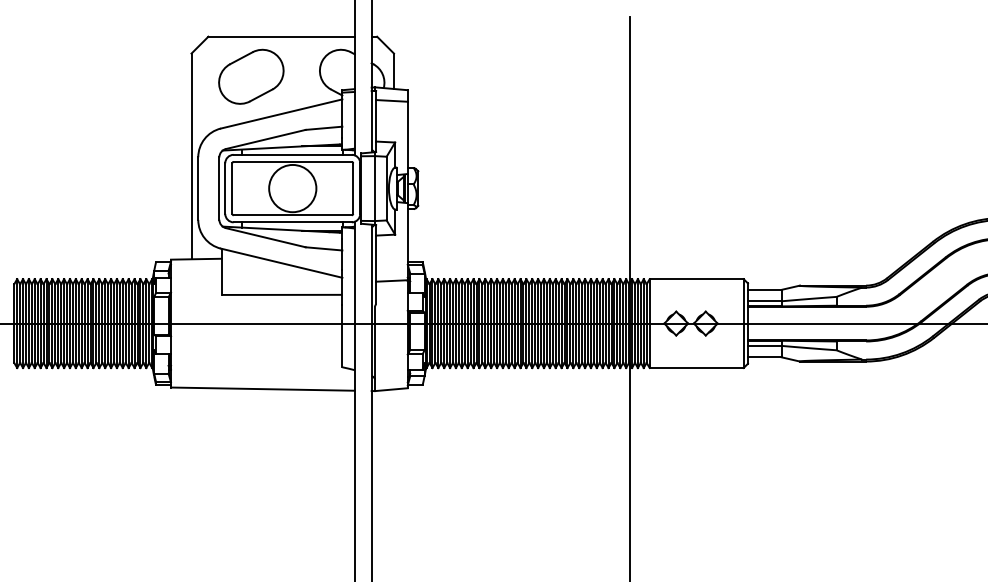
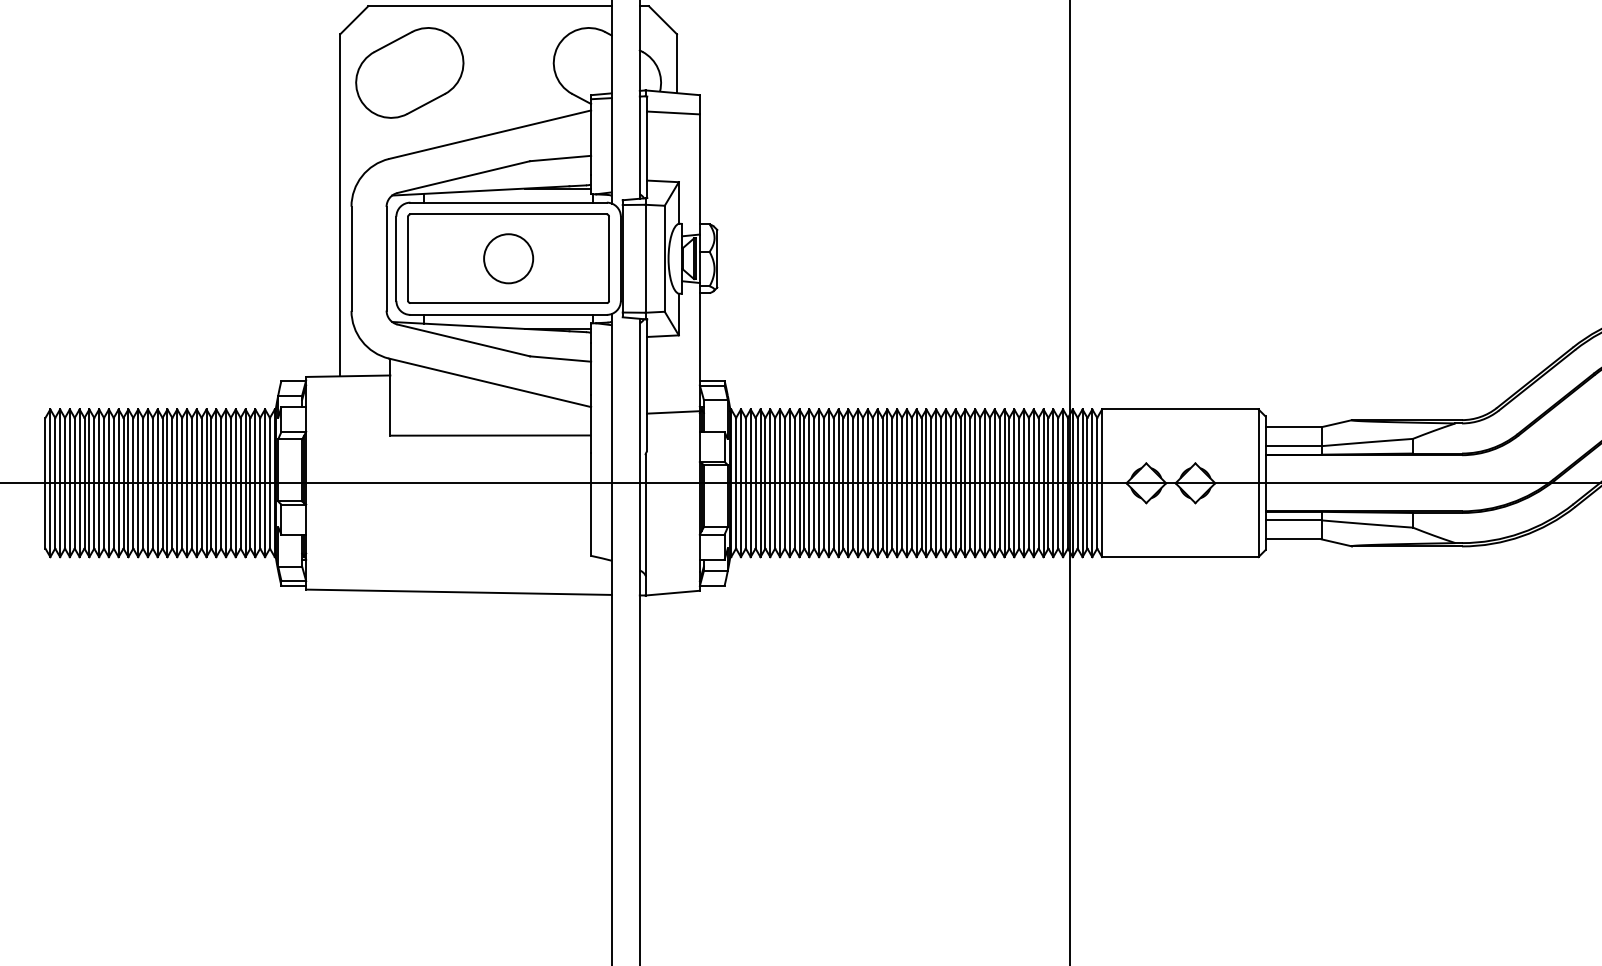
part: (251, 76) -> (410, 72), moved
circle: (292, 188) -> (508, 258), size x0.62

